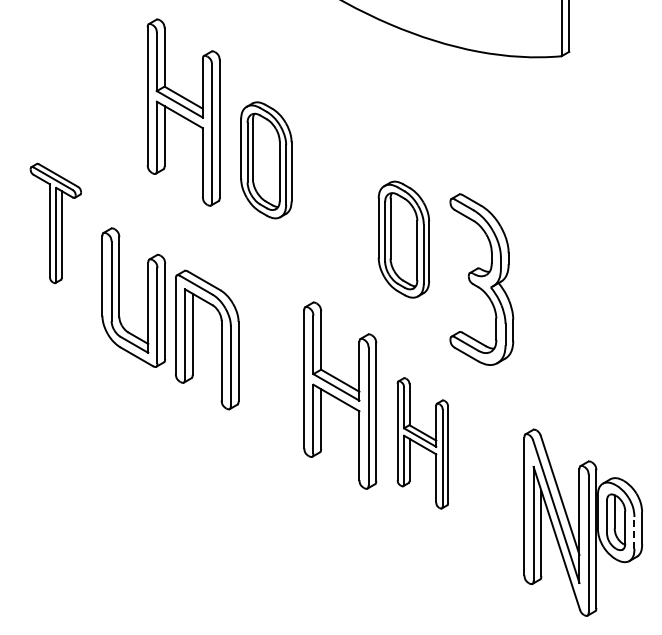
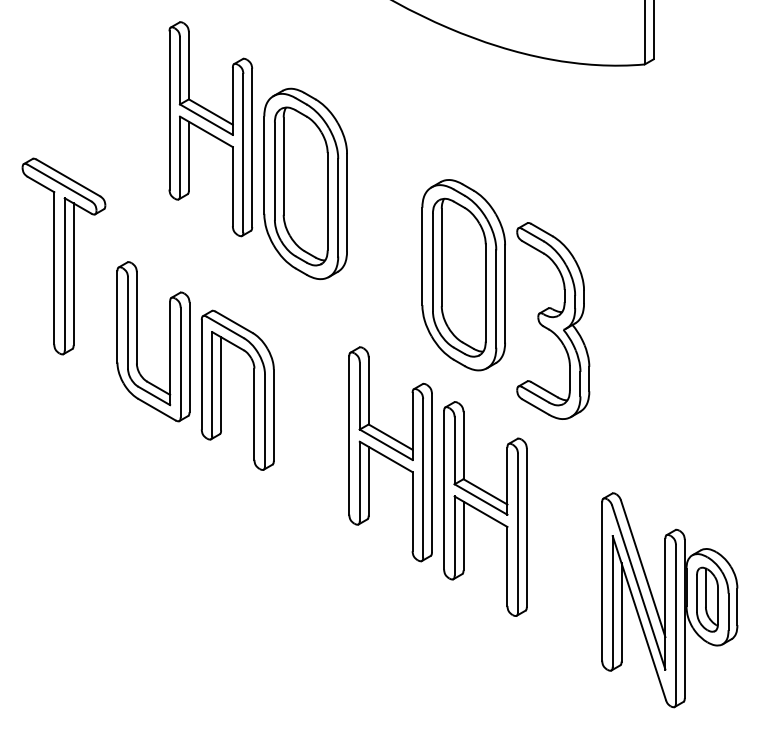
part: (266, 160) -> (305, 184), size x1.43
part: (55, 223) -> (63, 256), size x1.43
part: (403, 239) -> (463, 274), size x1.43
part: (422, 443) -> (485, 509), size x1.43
line: (634, 532) -> (728, 611), dashed -> solid

